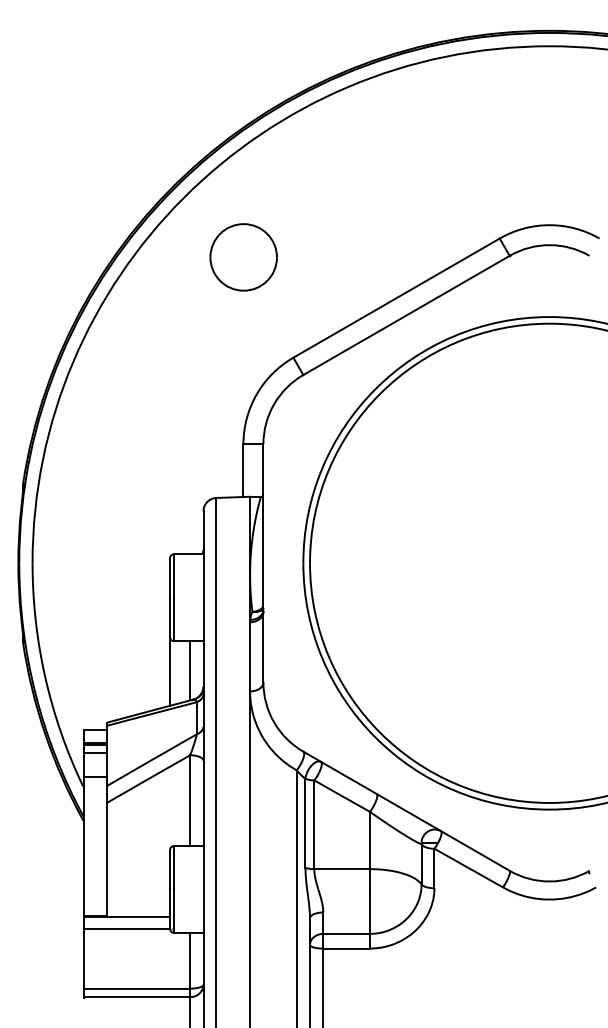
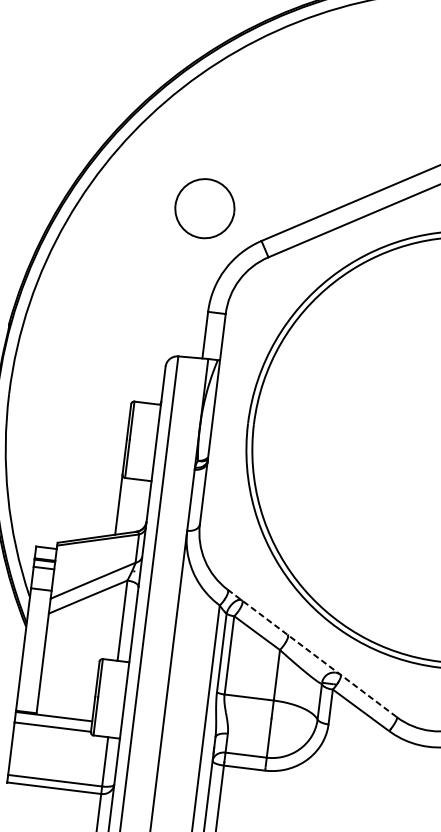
part: (243, 257) -> (204, 208), moved
line: (190, 670) -> (136, 505), removed
line: (406, 811) -> (312, 653), solid -> dashed

